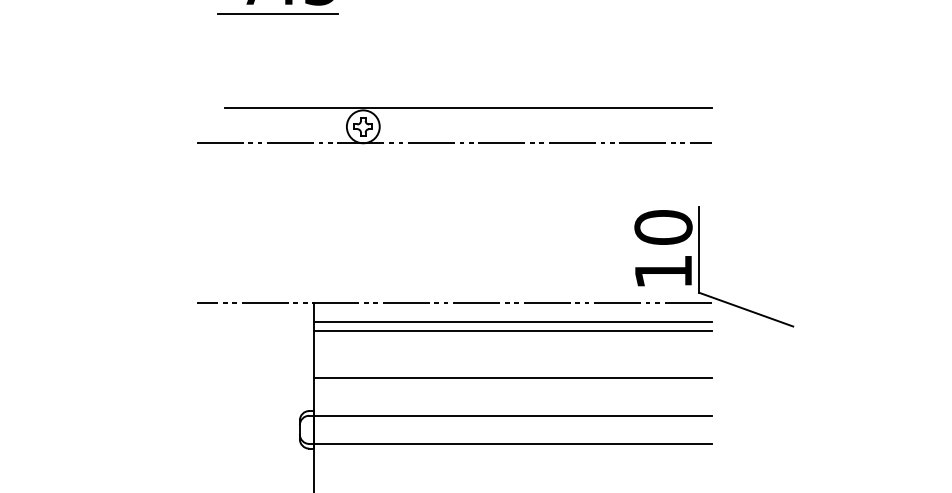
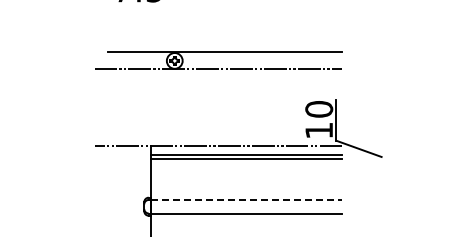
line: (277, 13) -> (133, 6), removed
line: (512, 377) -> (246, 181), removed
line: (512, 414) -> (246, 199), solid -> dashed

